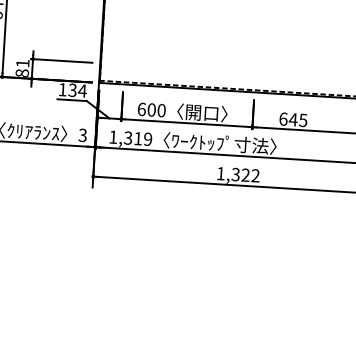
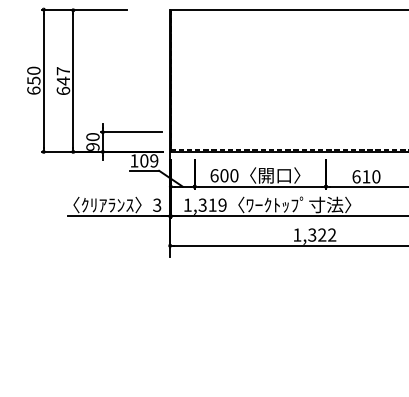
text: (22, 67) -> (92, 141), 81 -> 90
text: (77, 90) -> (149, 160), 134 -> 109
text: (298, 119) -> (371, 176), 645 -> 610

